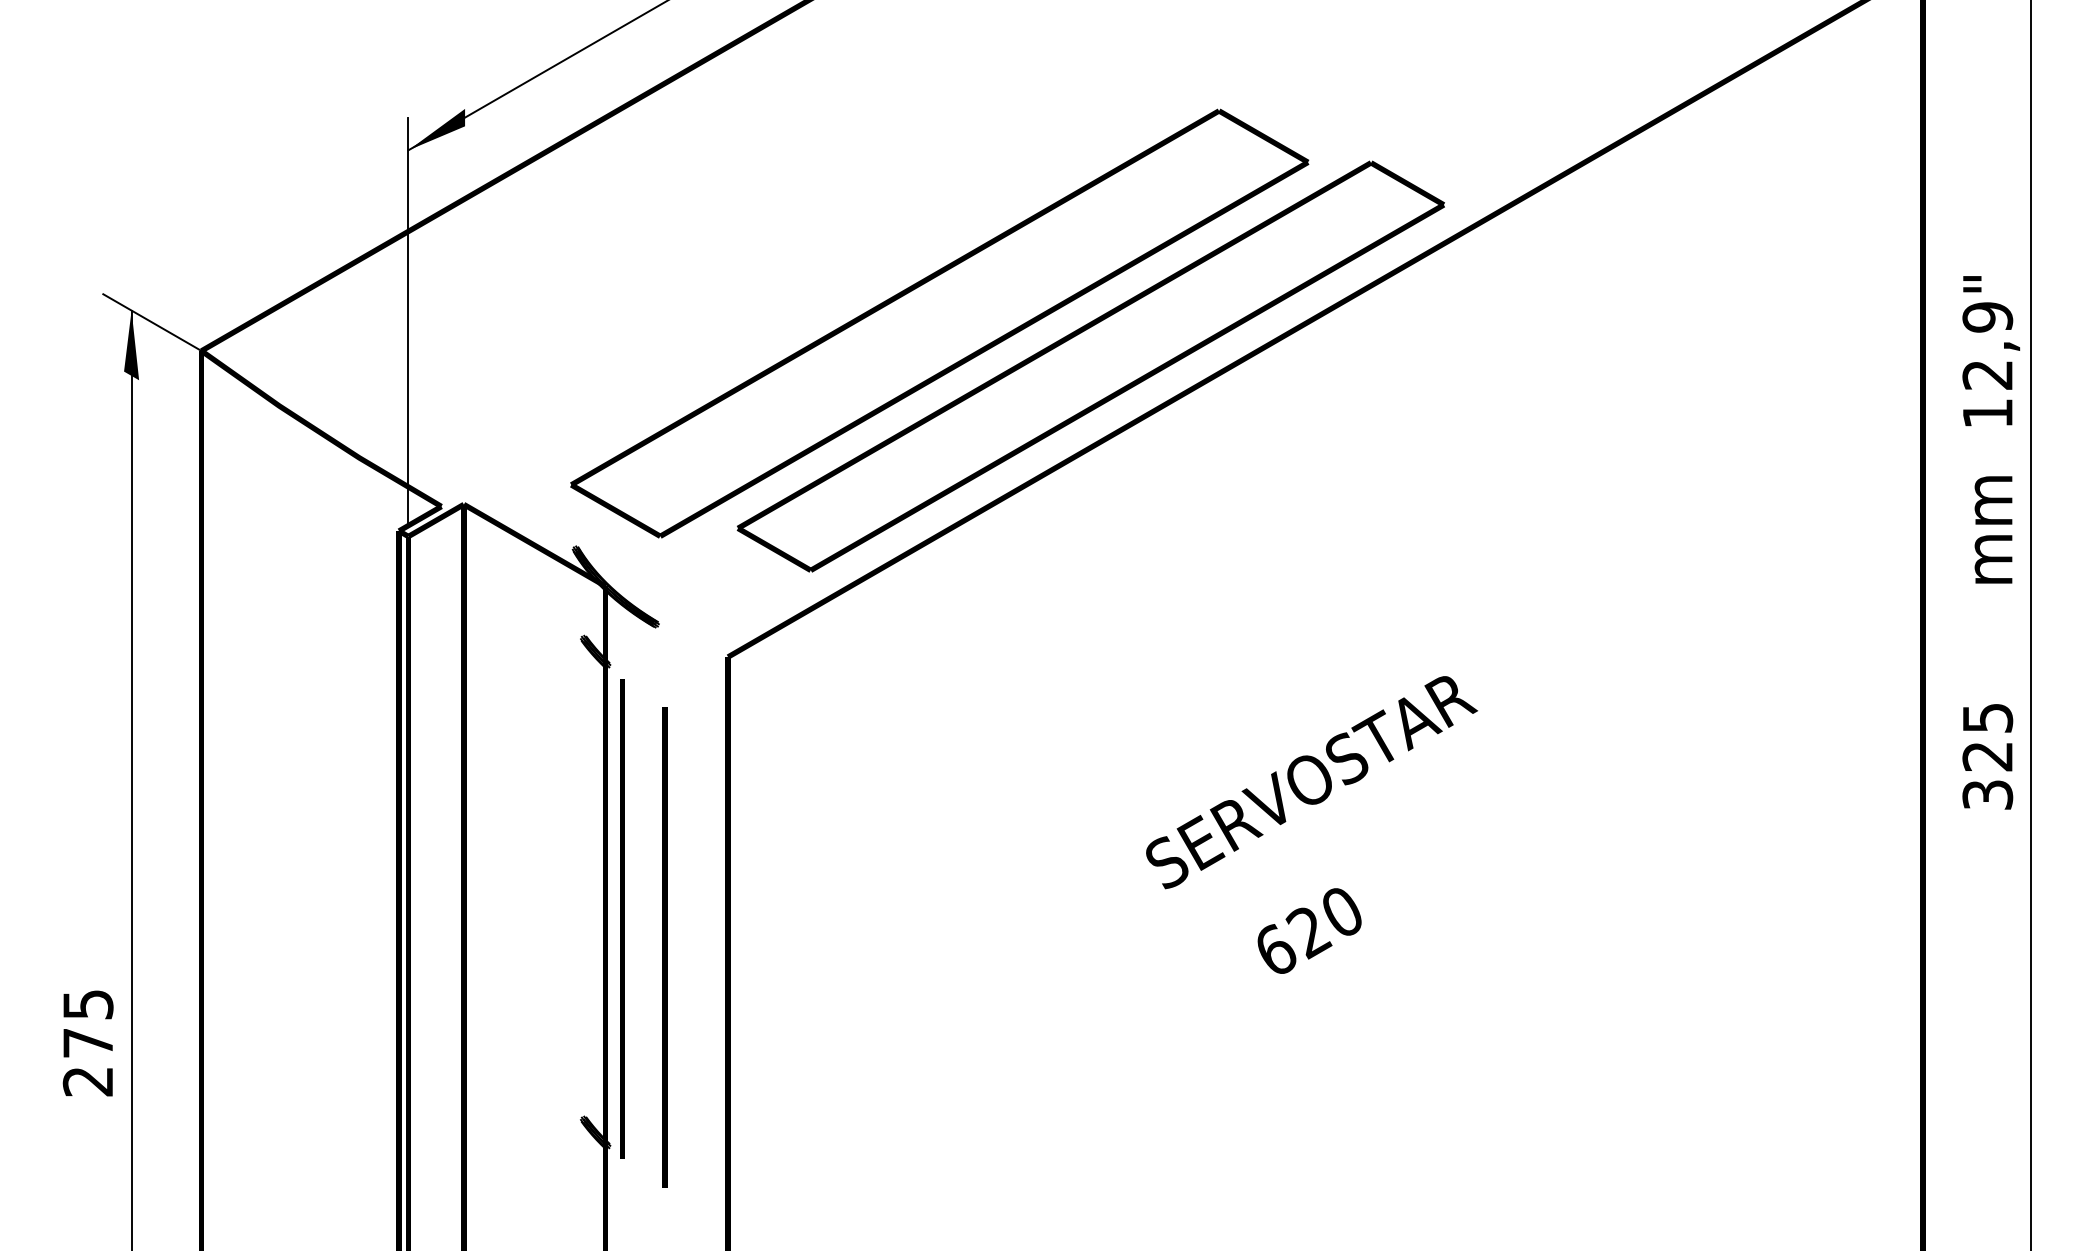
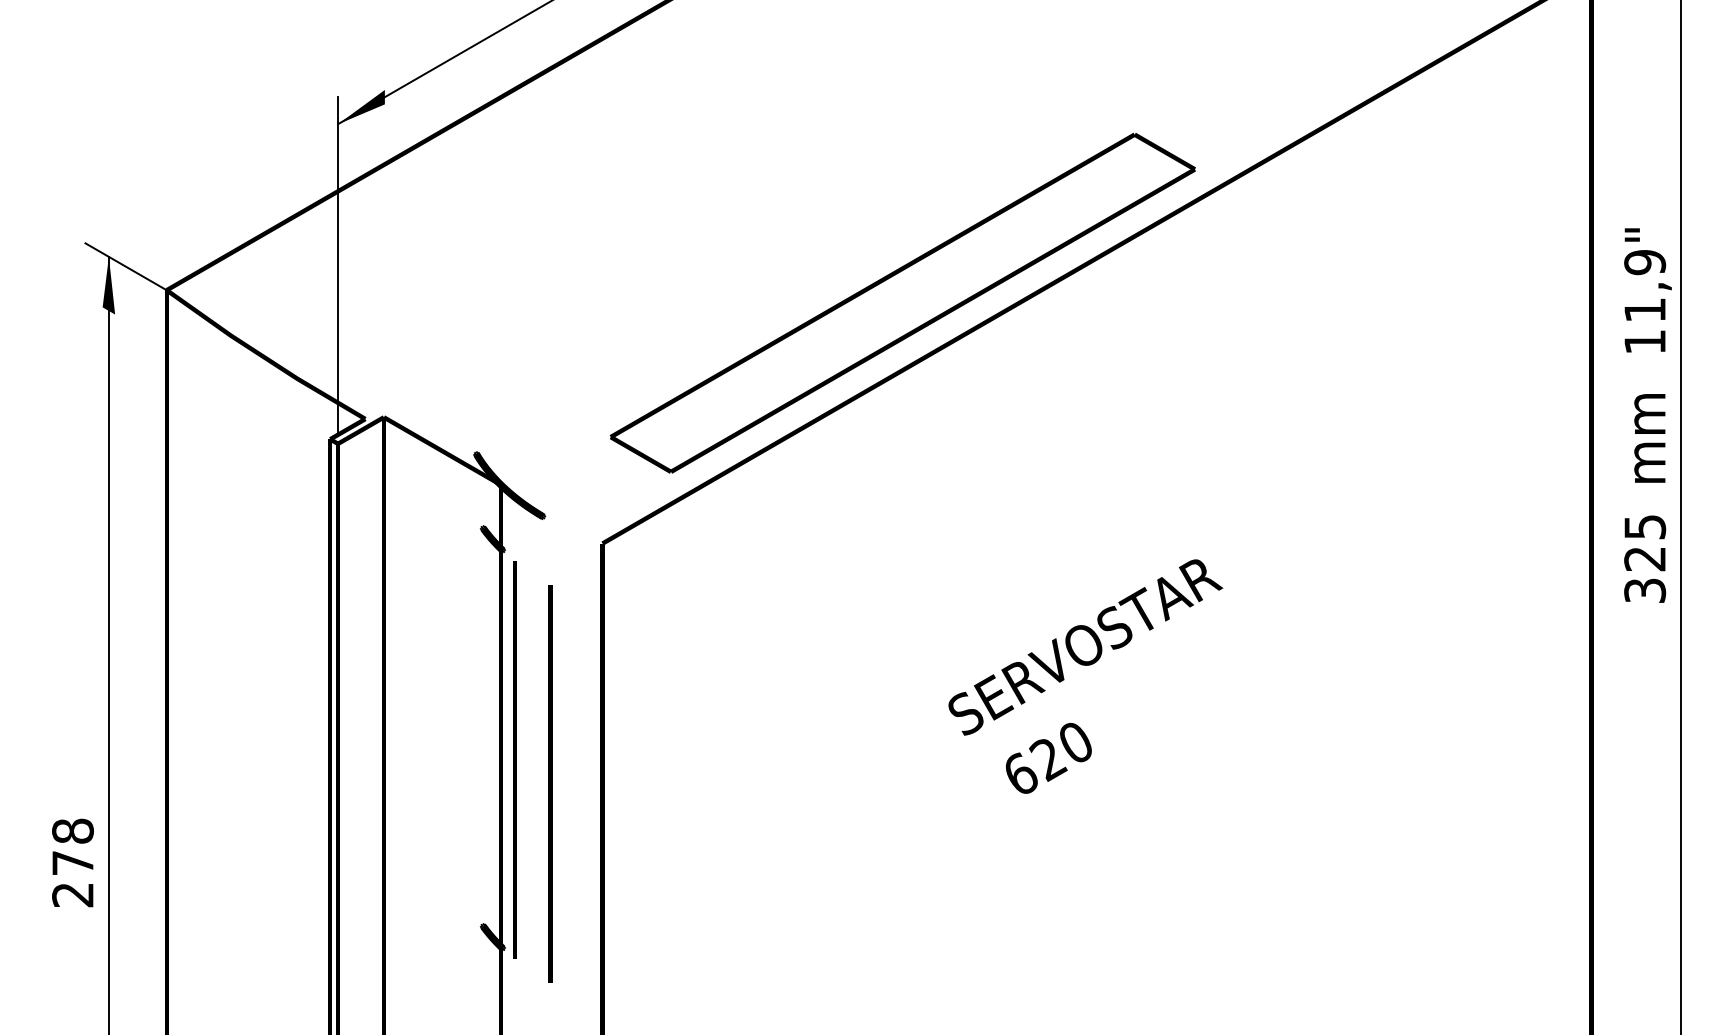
part: (939, 323) -> (777, 267), removed
text: (1987, 375) -> (1644, 310), 12,9" -> 11,9"
text: (1988, 755) -> (1645, 558), moved
text: (1309, 931) -> (1048, 758), moved
text: (87, 1003) -> (72, 830), 275 -> 278

